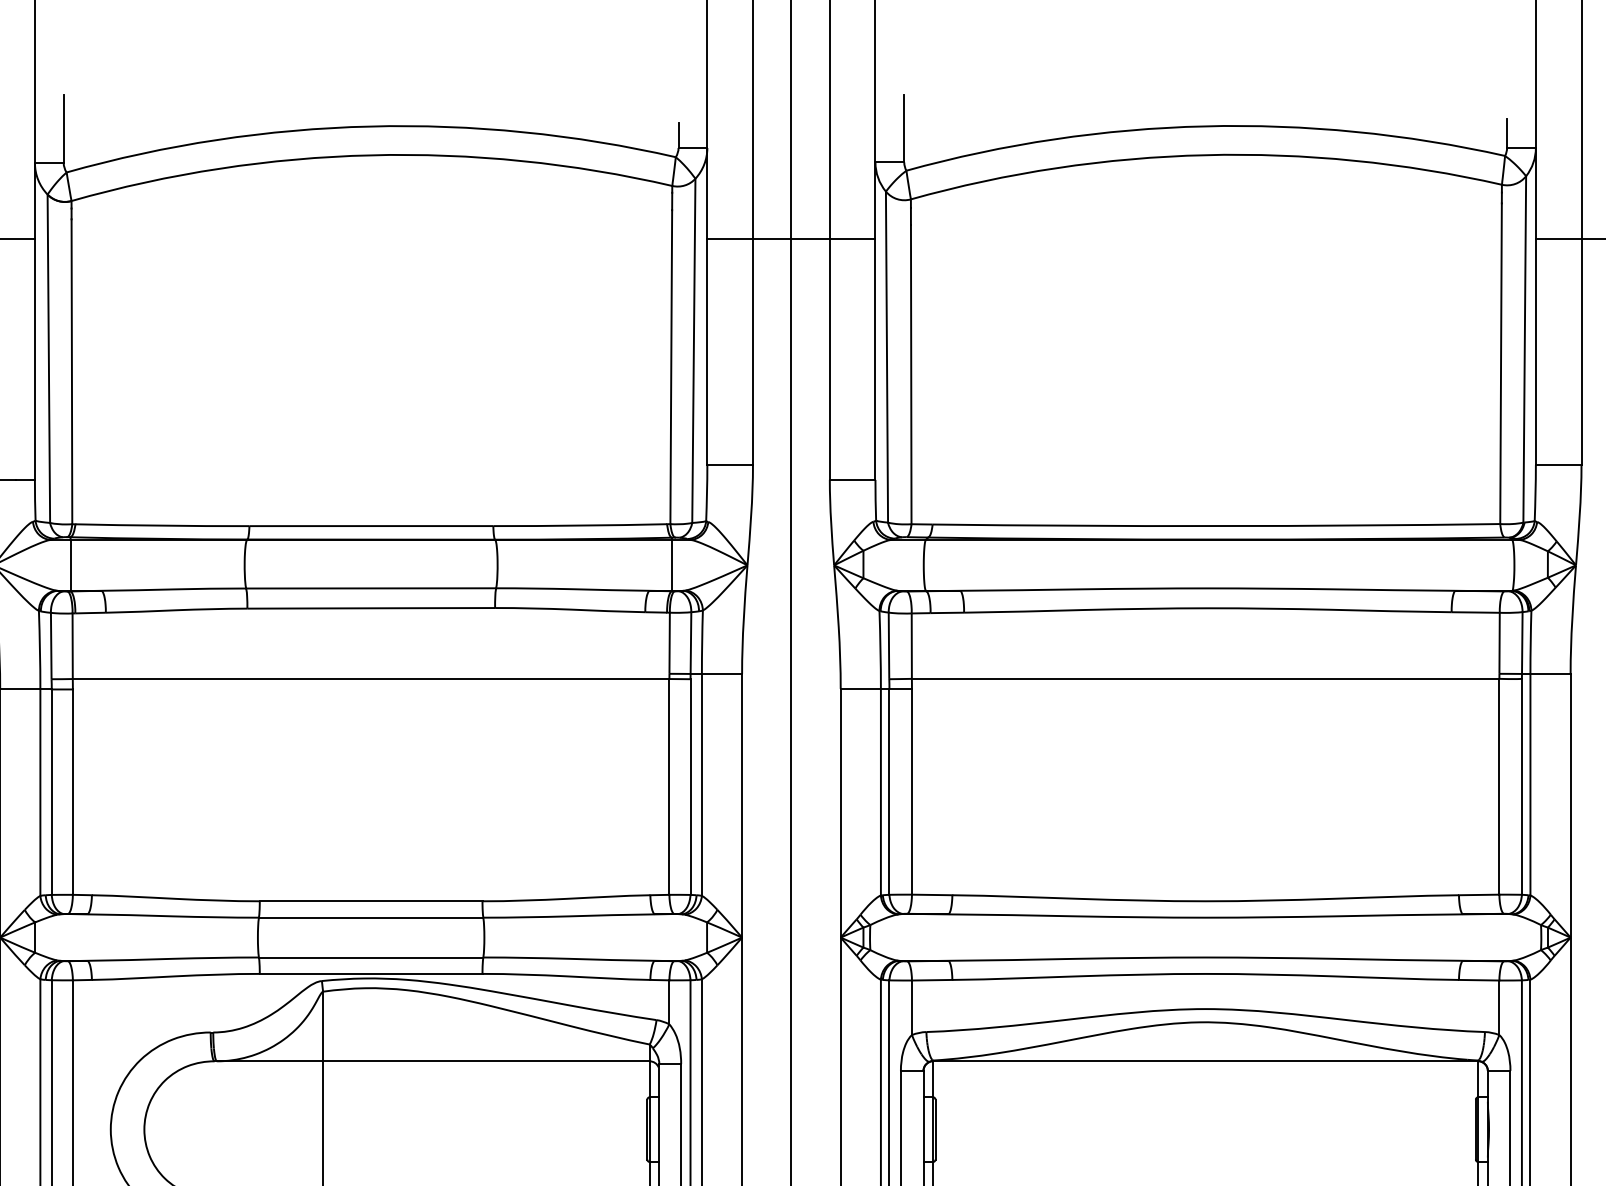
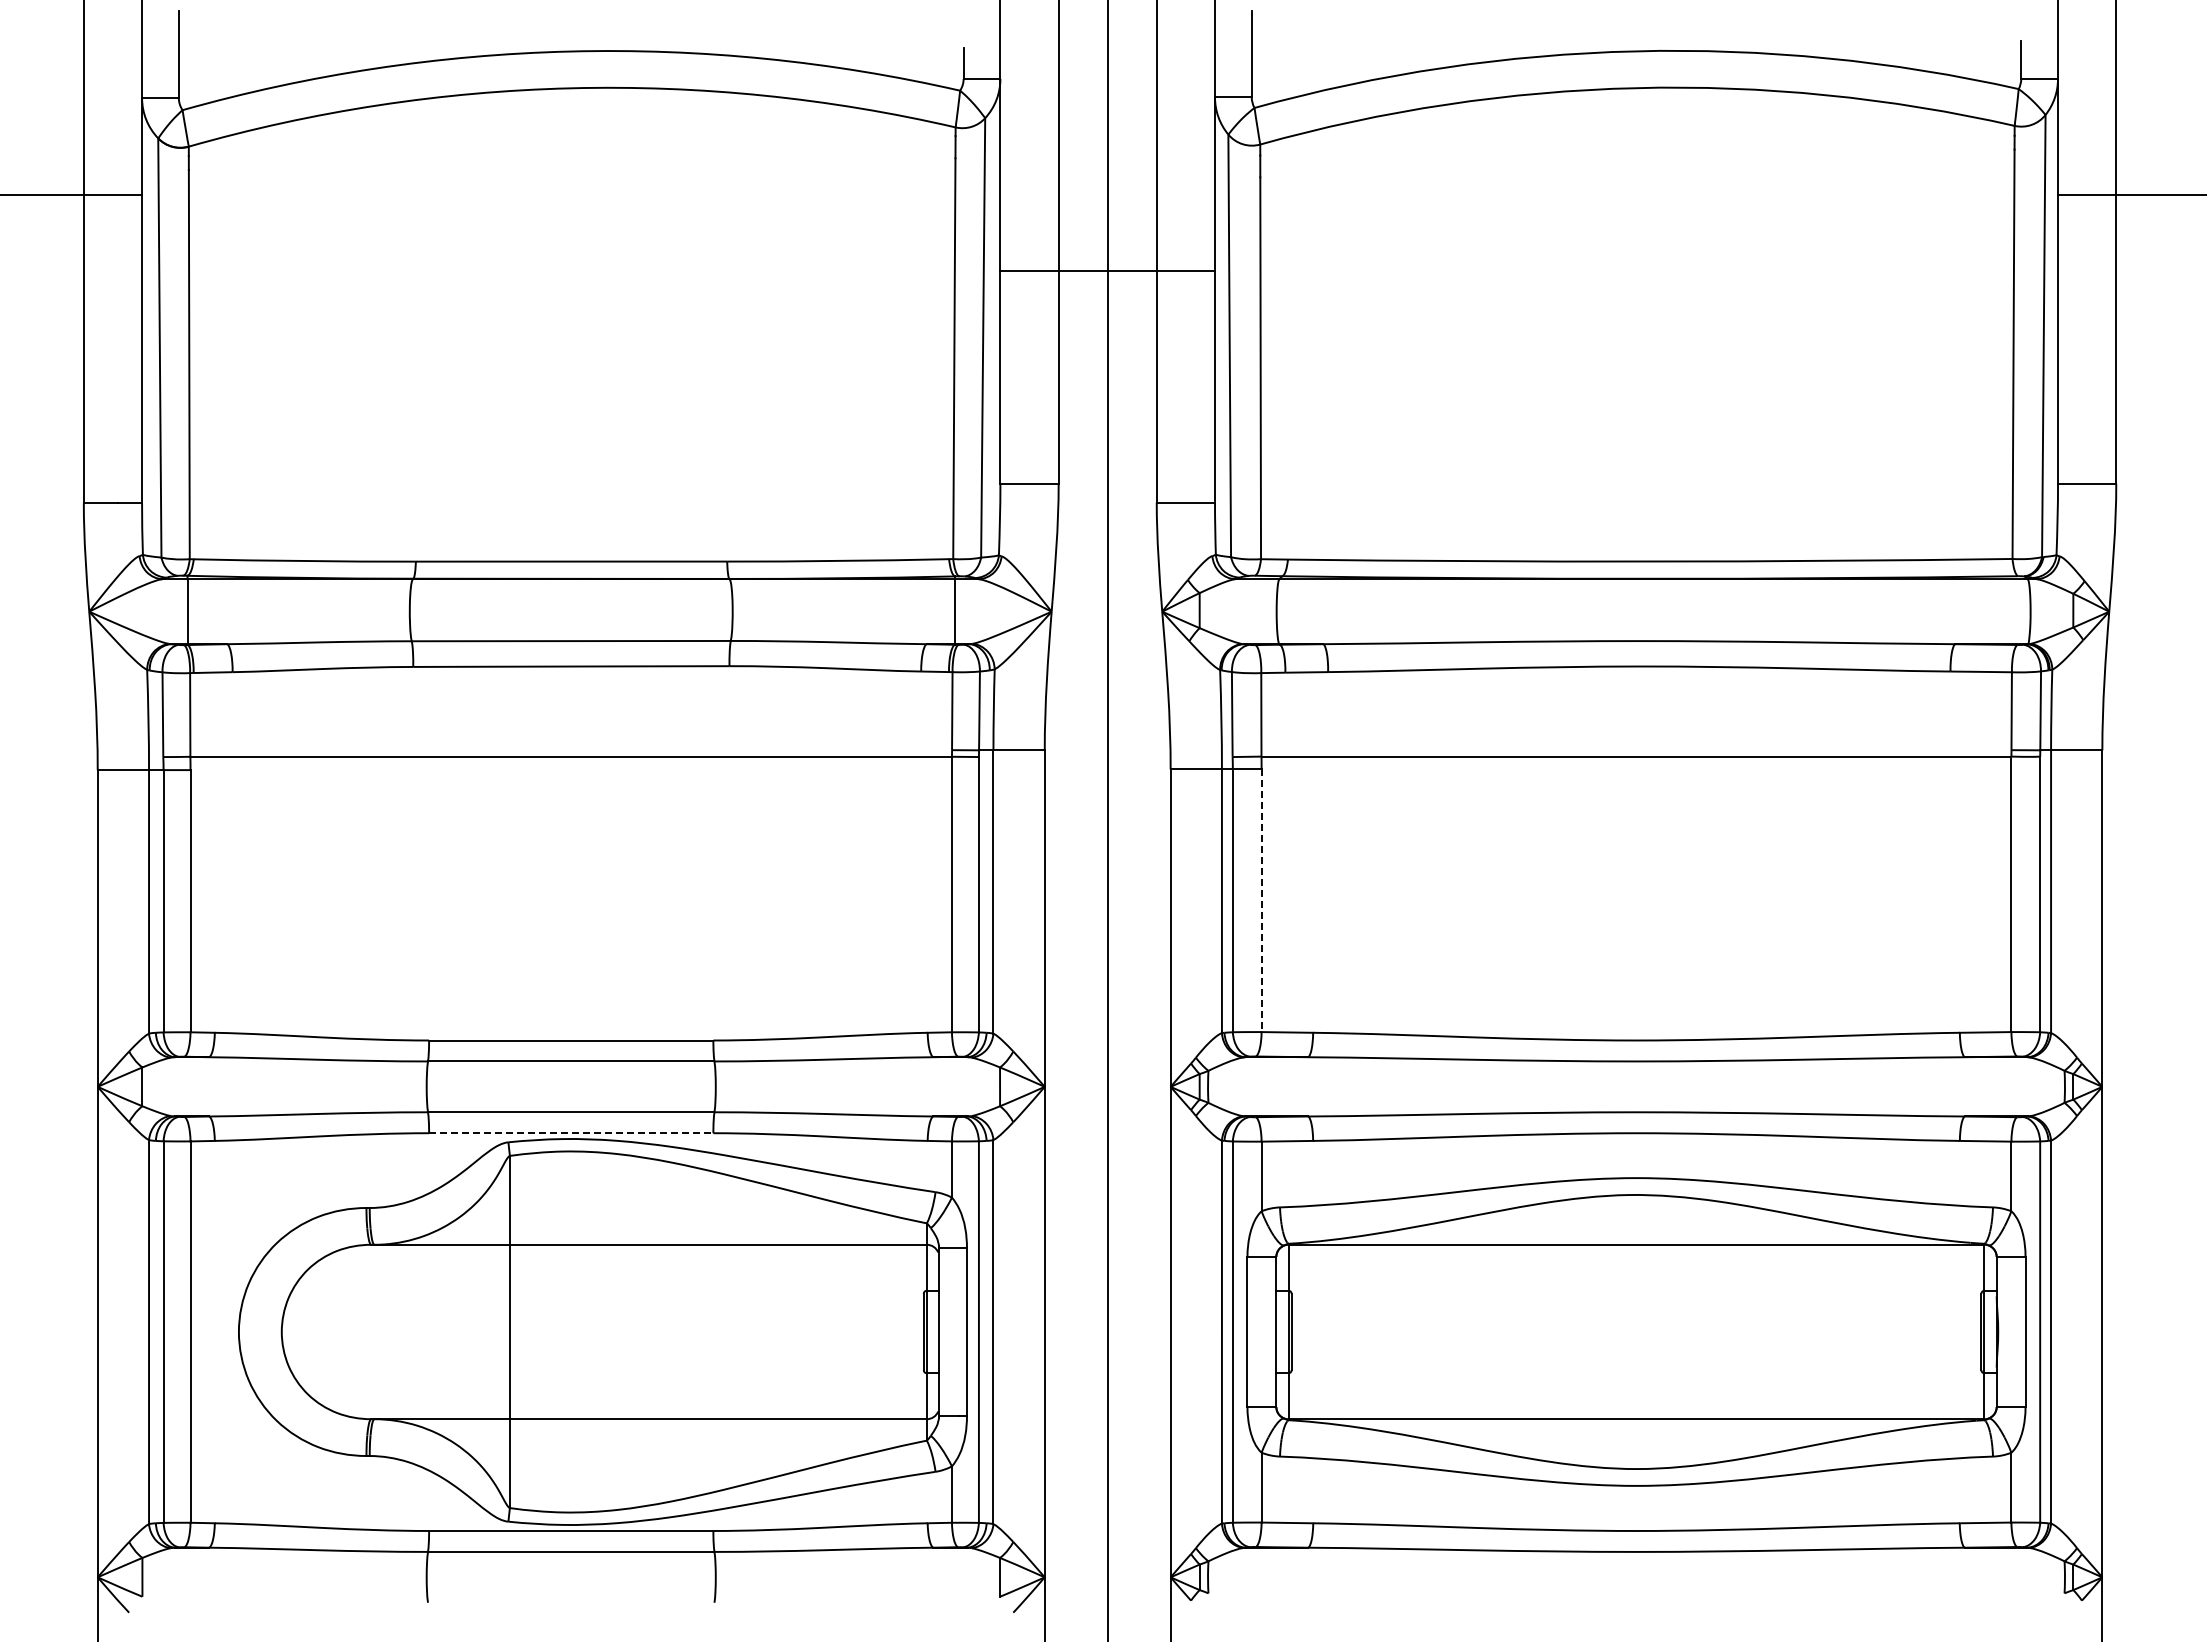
line: (791, 238) -> (1107, 270), moved
line: (911, 792) -> (1261, 901), solid -> dashed
line: (371, 974) -> (571, 1133), solid -> dashed

